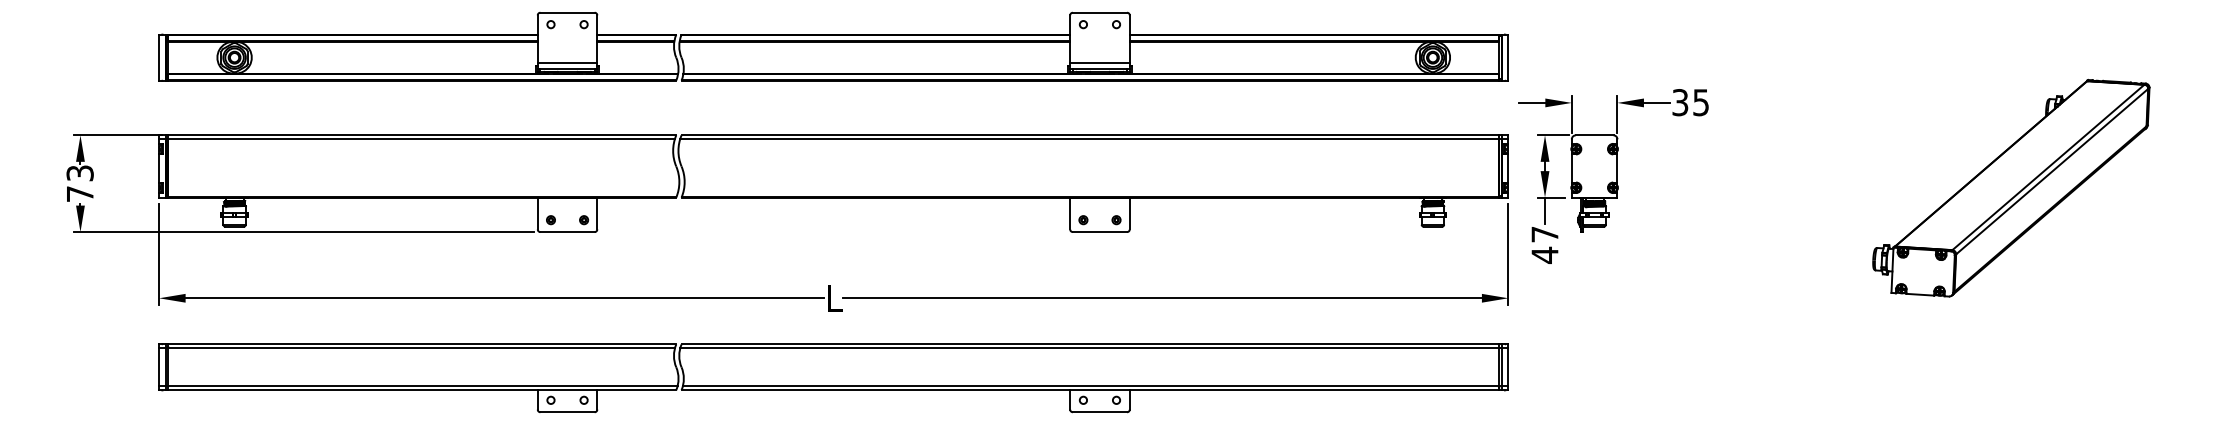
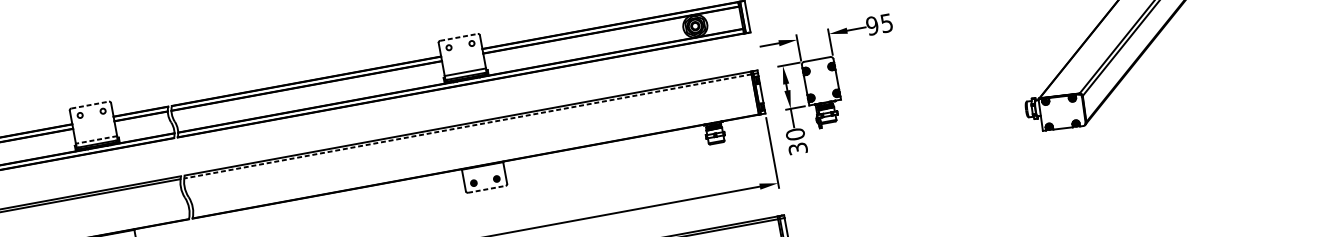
line: (568, 12) -> (90, 104), solid -> dashed
line: (1100, 12) -> (459, 37), solid -> dashed
line: (567, 63) -> (96, 140), solid -> dashed
text: (1680, 102) -> (872, 25), 35 -> 95
line: (1089, 139) -> (467, 126), solid -> dashed
line: (1100, 232) -> (487, 189), solid -> dashed
text: (1544, 244) -> (796, 141), 47 -> 30

